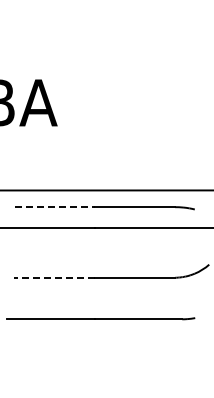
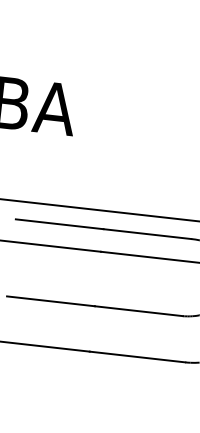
line: (55, 207) -> (60, 224), dashed -> solid
line: (54, 277) -> (50, 301), dashed -> solid

